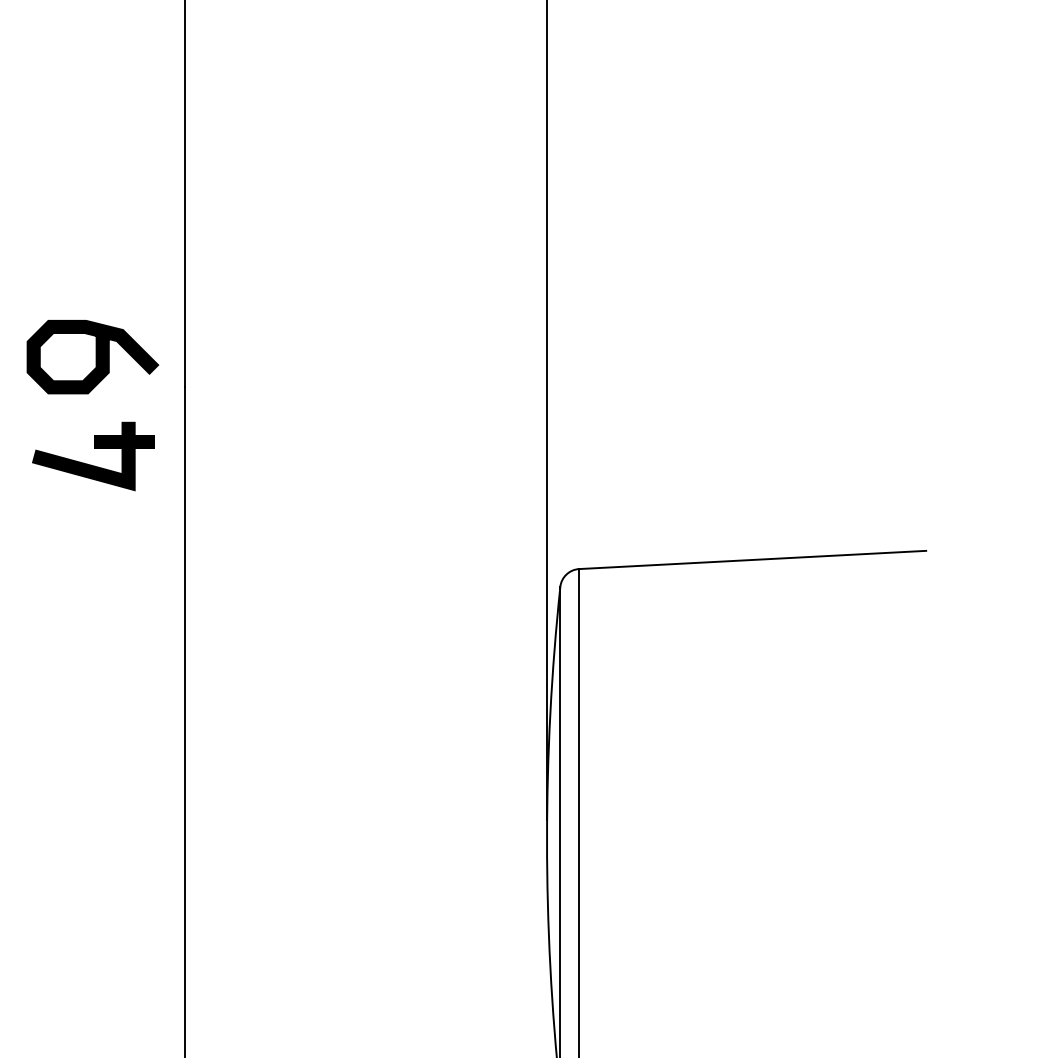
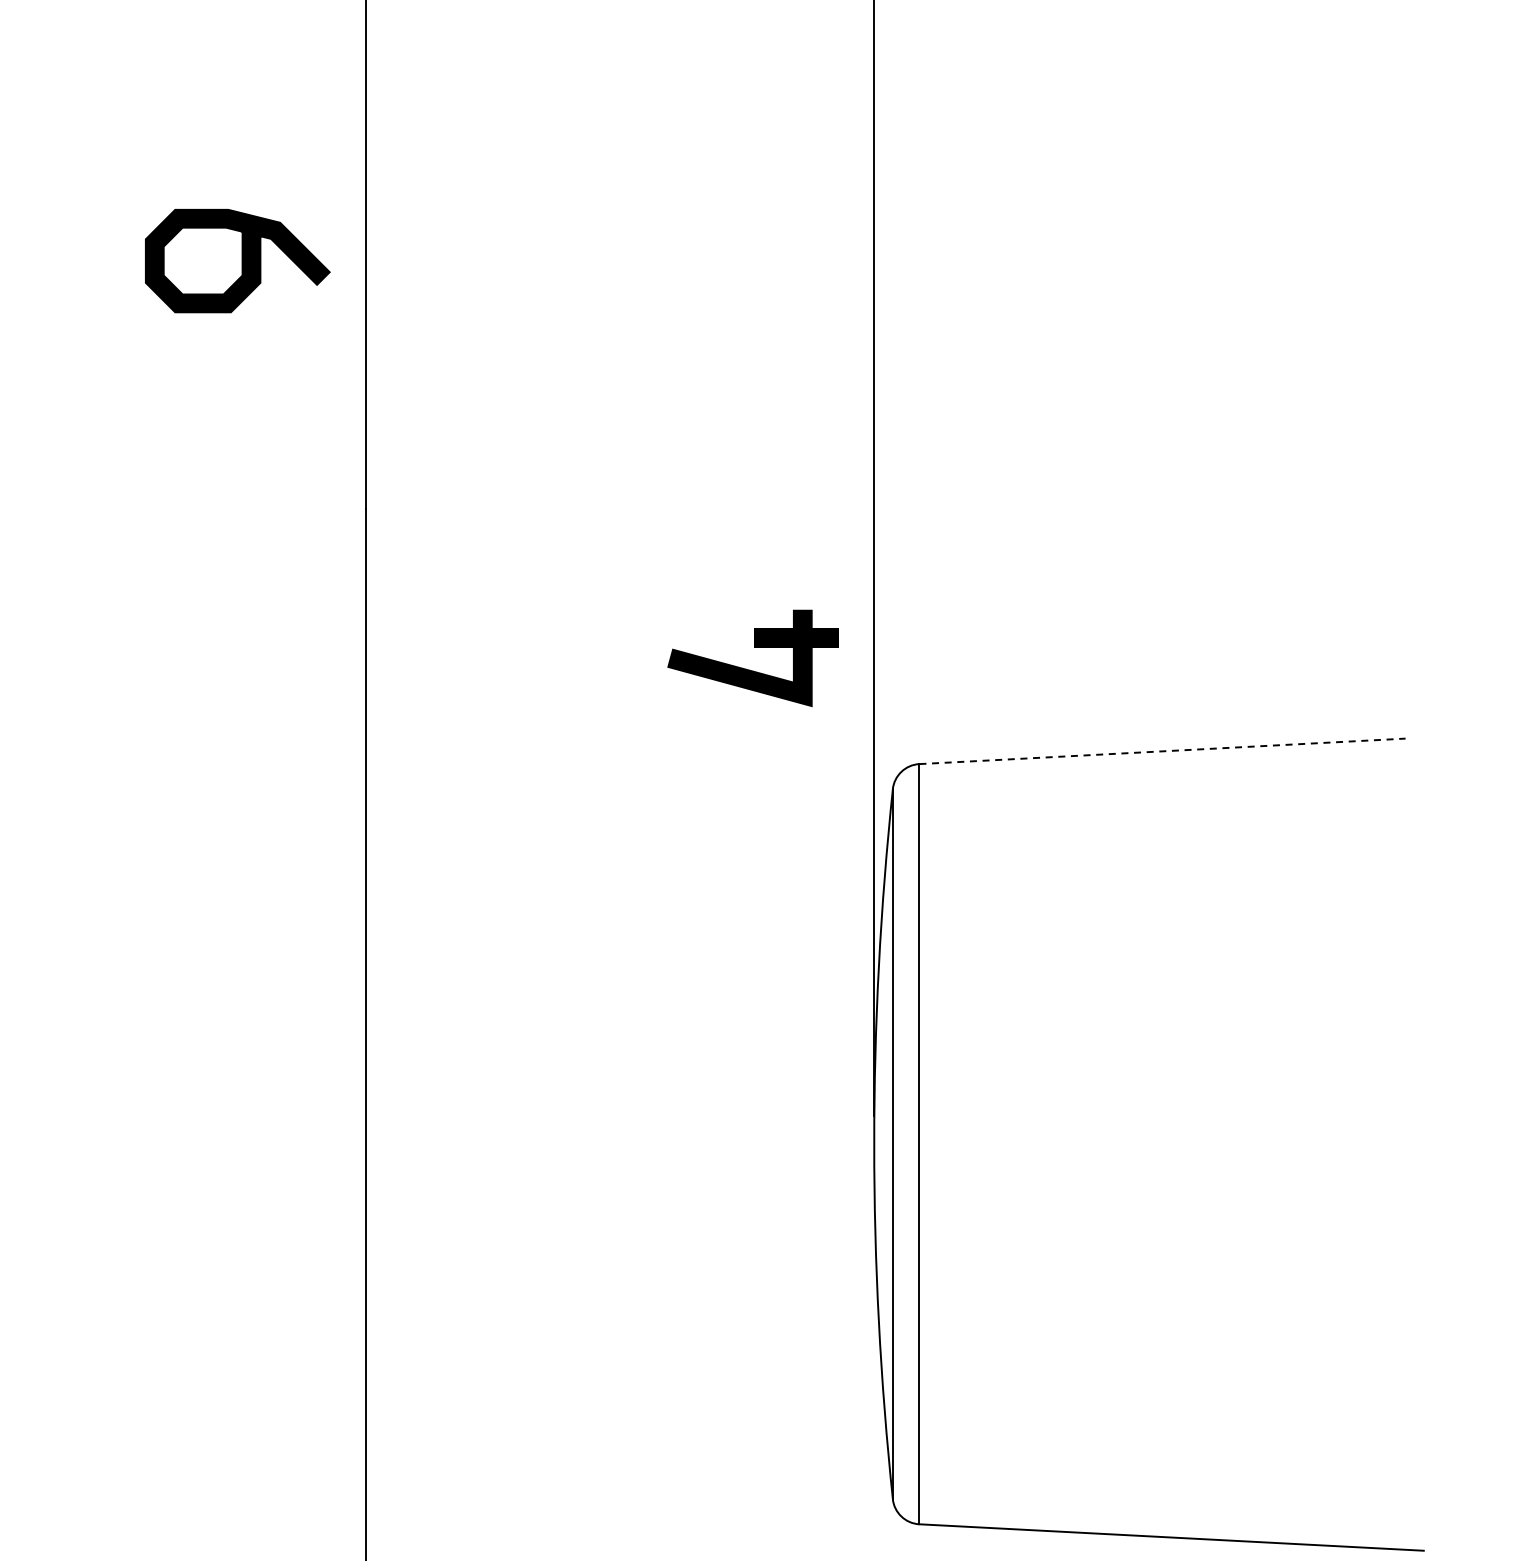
curve: (95, 357) -> (241, 261), moved
part: (94, 448) -> (754, 647), moved
line: (753, 560) -> (1163, 751), solid -> dashed

